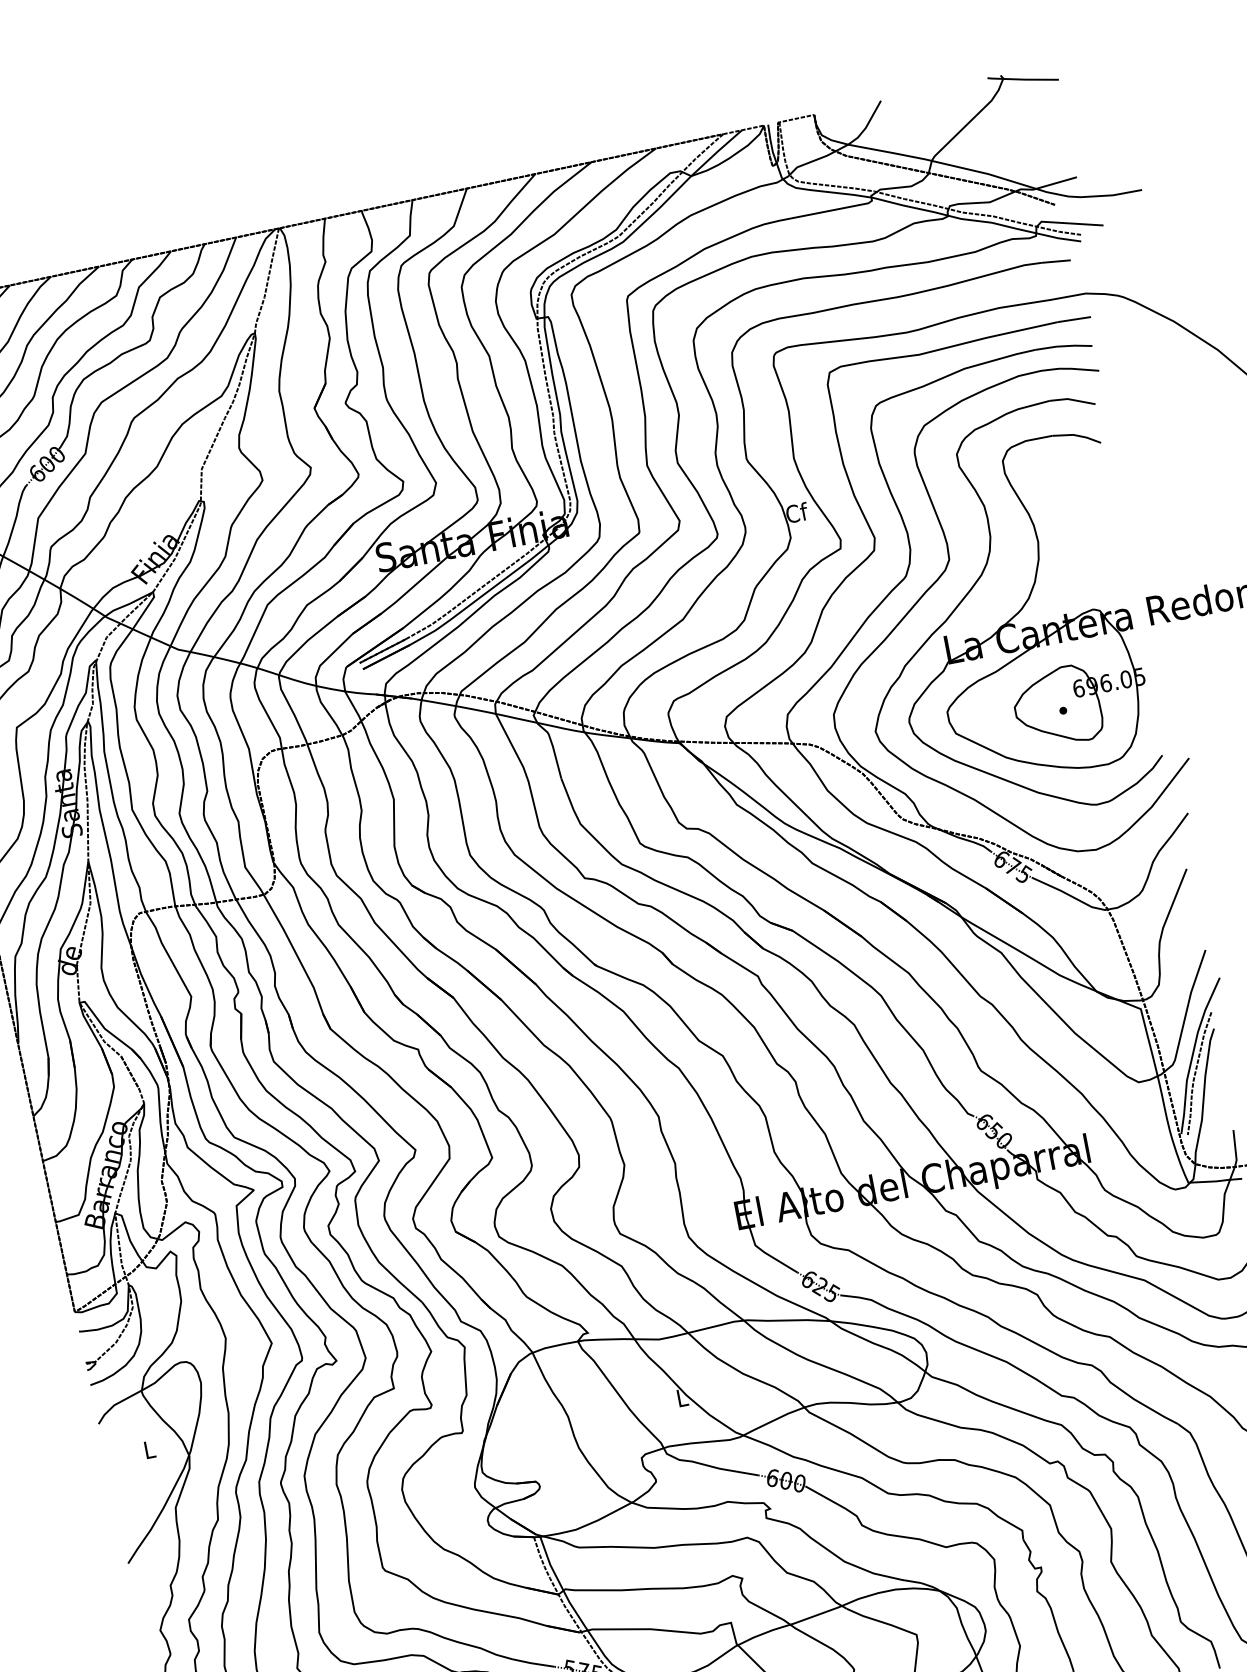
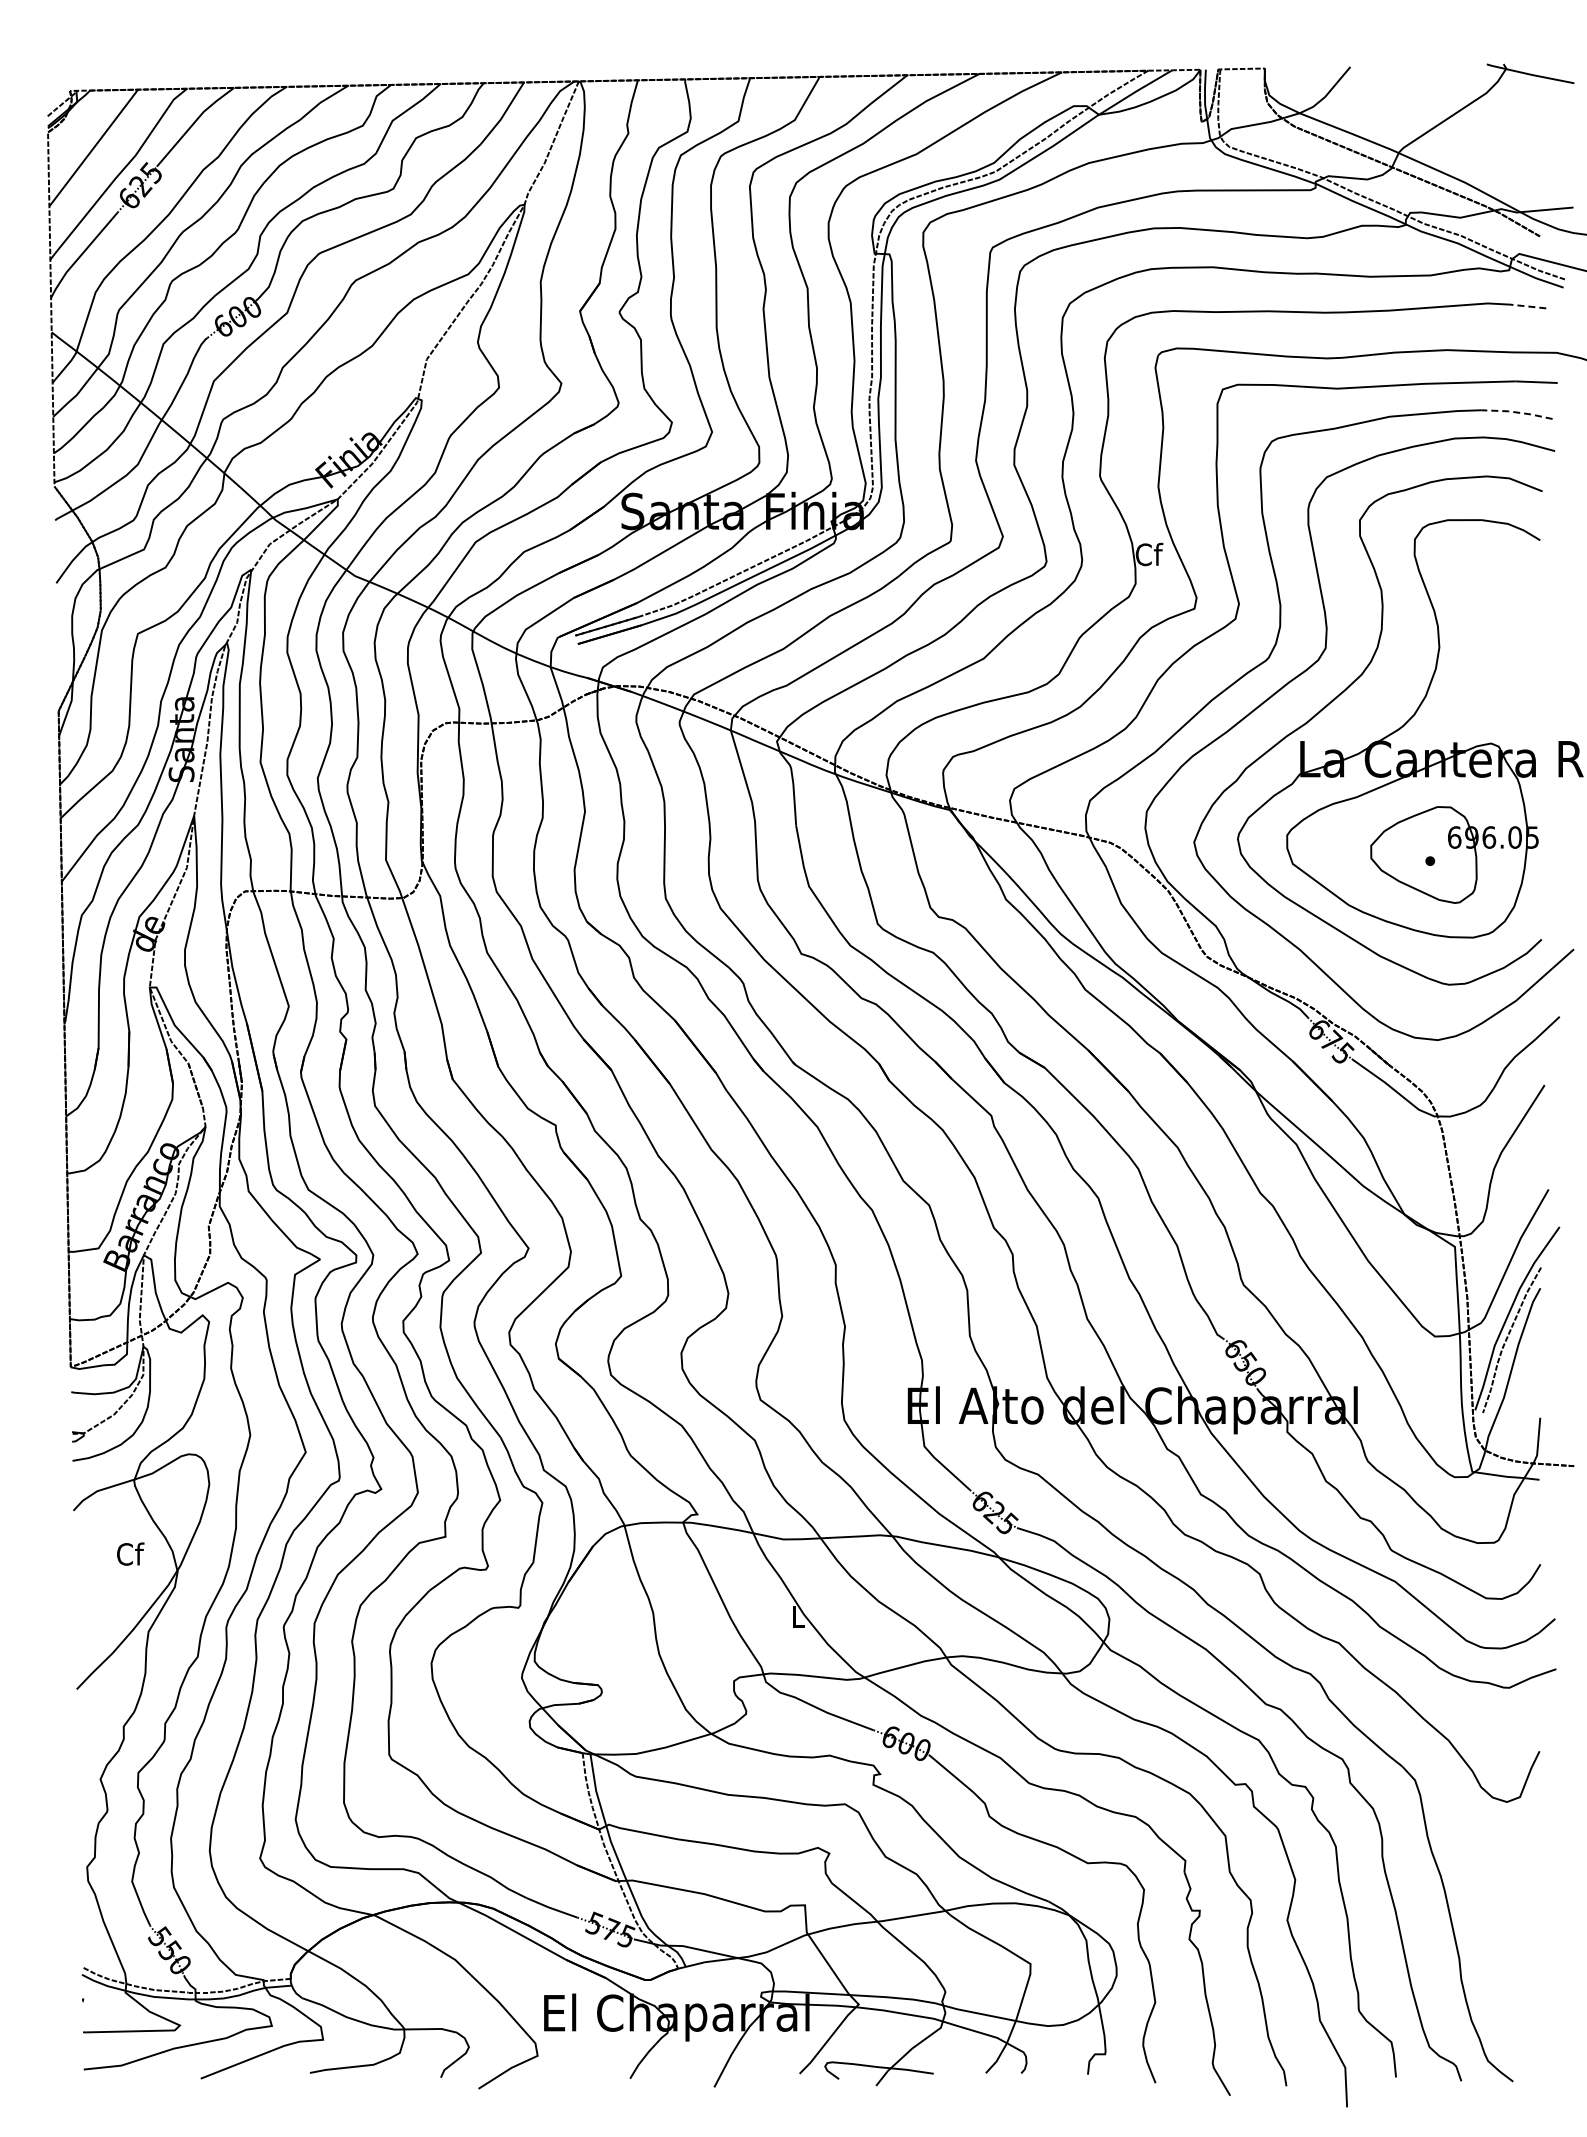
line: (1055, 261) -> (1527, 306), solid -> dashed
line: (1063, 346) -> (1517, 412), solid -> dashed
text: (149, 1449) -> (130, 1553), L -> Cf

